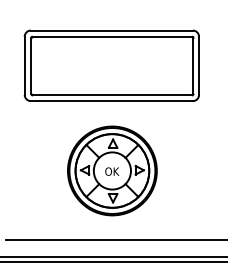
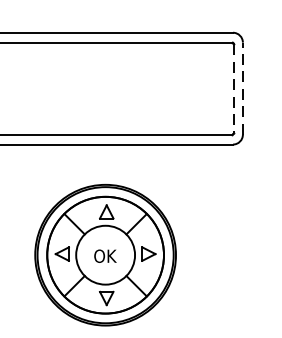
line: (199, 65) -> (243, 88), solid -> dashed
line: (193, 66) -> (234, 89), solid -> dashed

